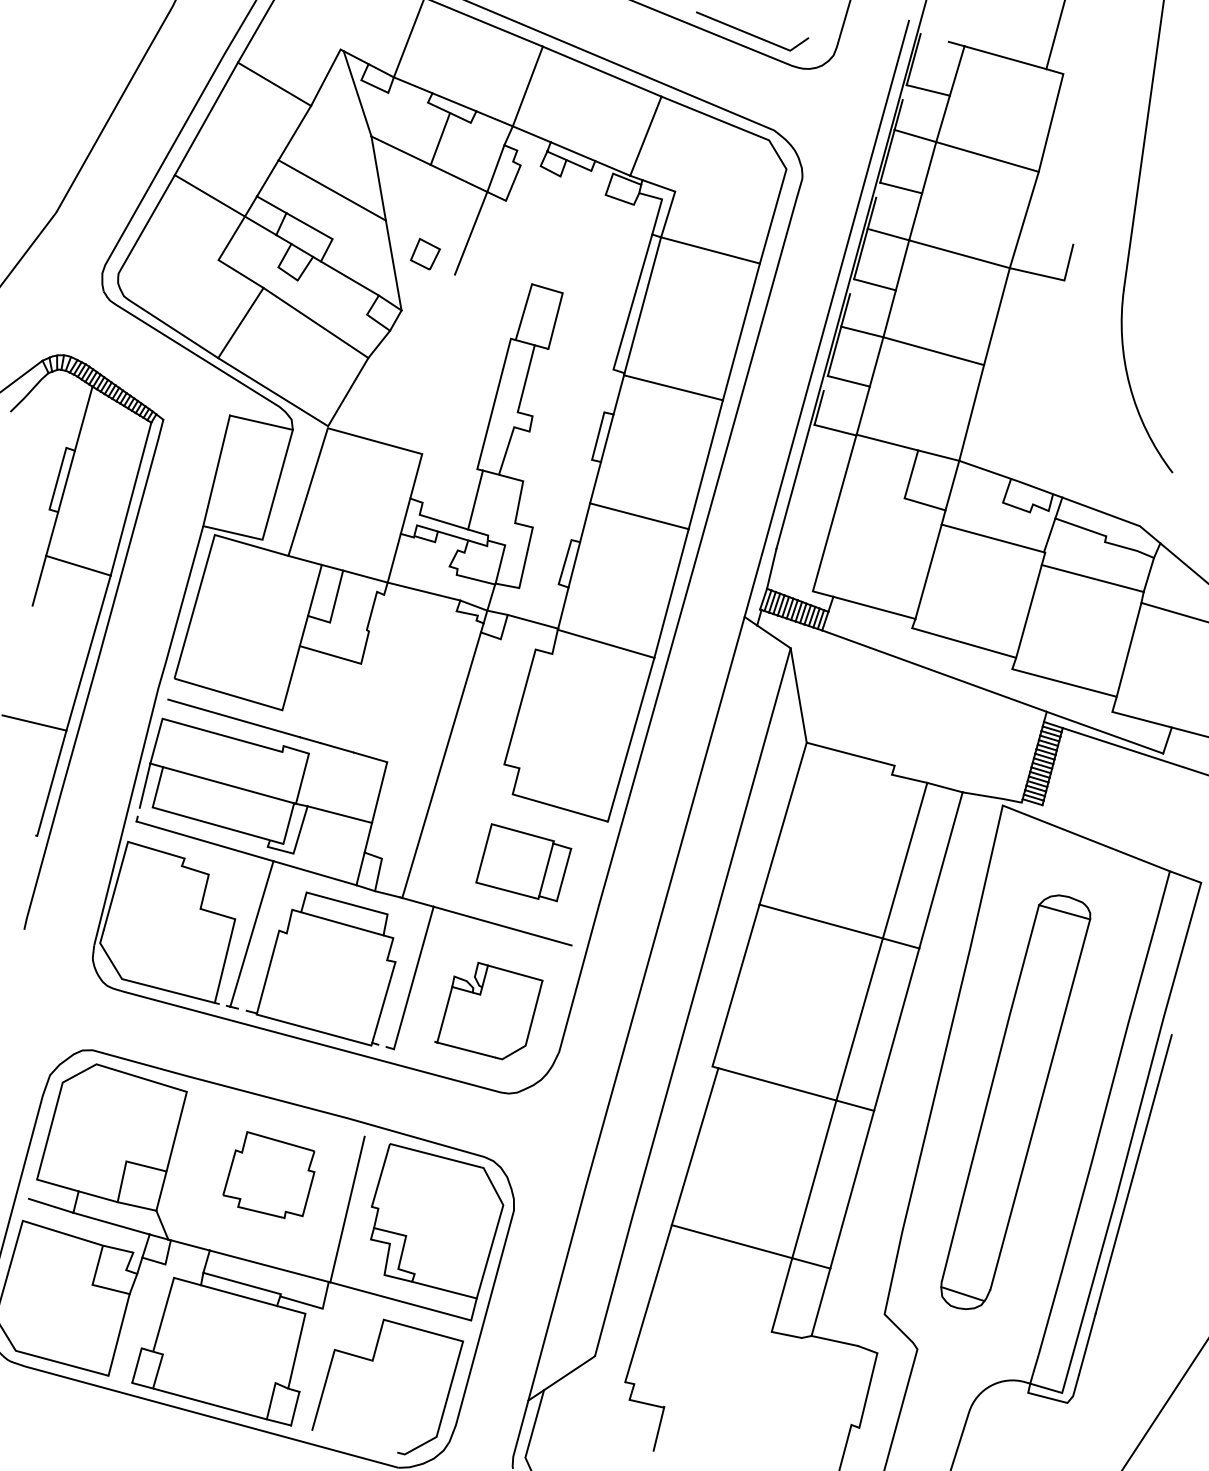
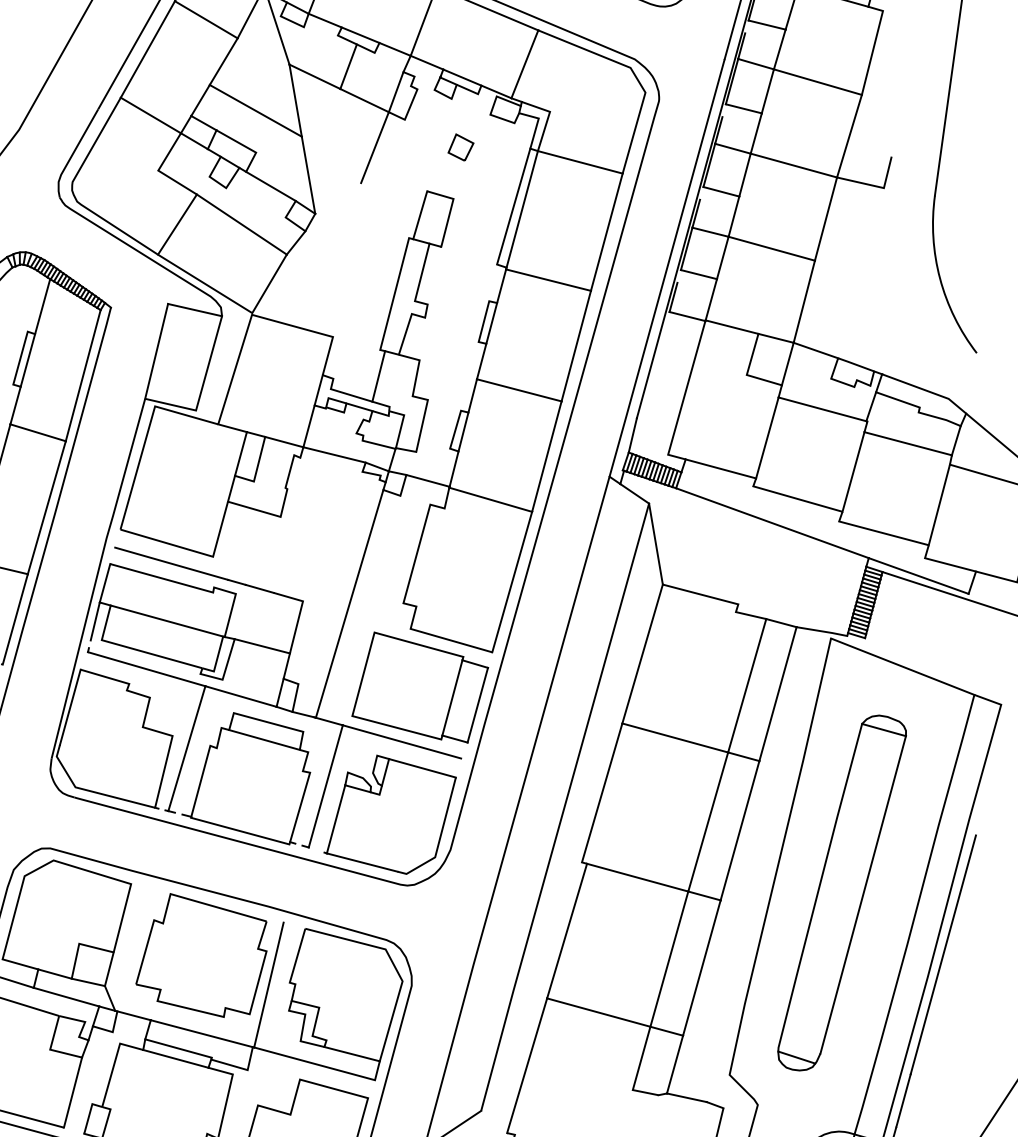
part: (424, 253) -> (460, 146), moved
part: (523, 862) -> (419, 687), size x1.67
part: (488, 1010) -> (389, 814), size x1.43
part: (268, 1174) -> (201, 954), size x1.67

